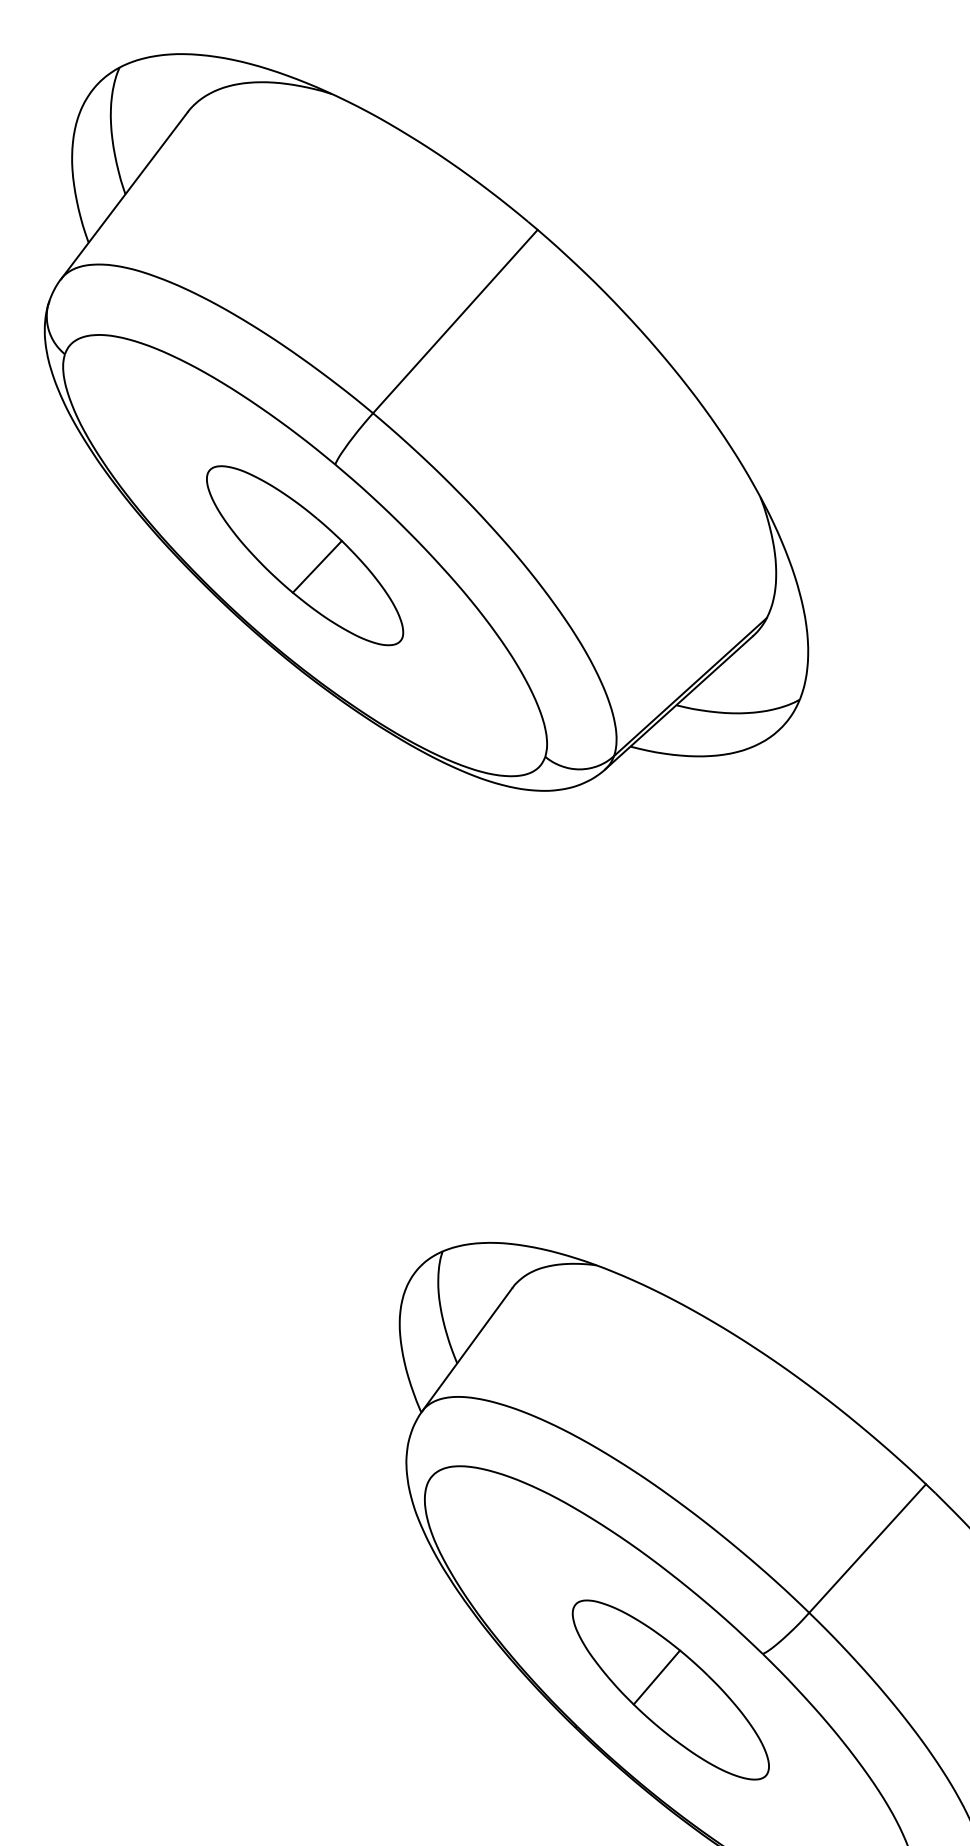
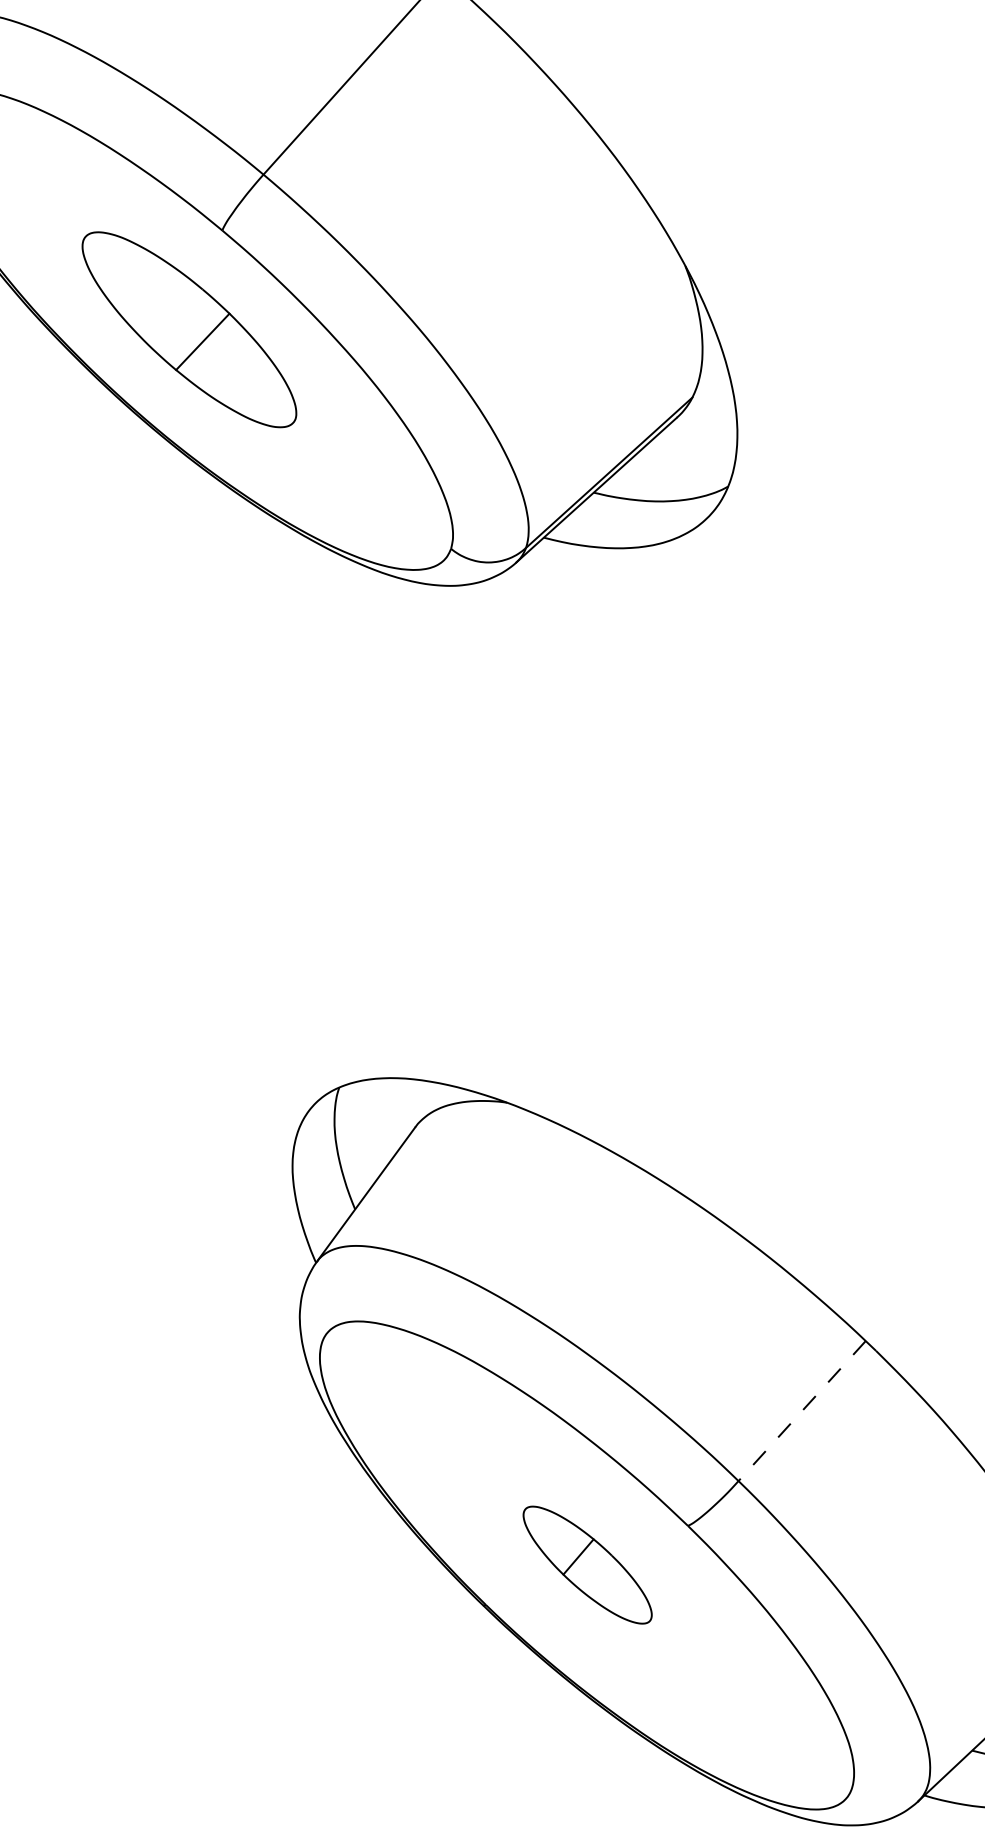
line: (867, 1548) -> (801, 1411), solid -> dashed
part: (670, 1689) -> (587, 1564), size x0.6

